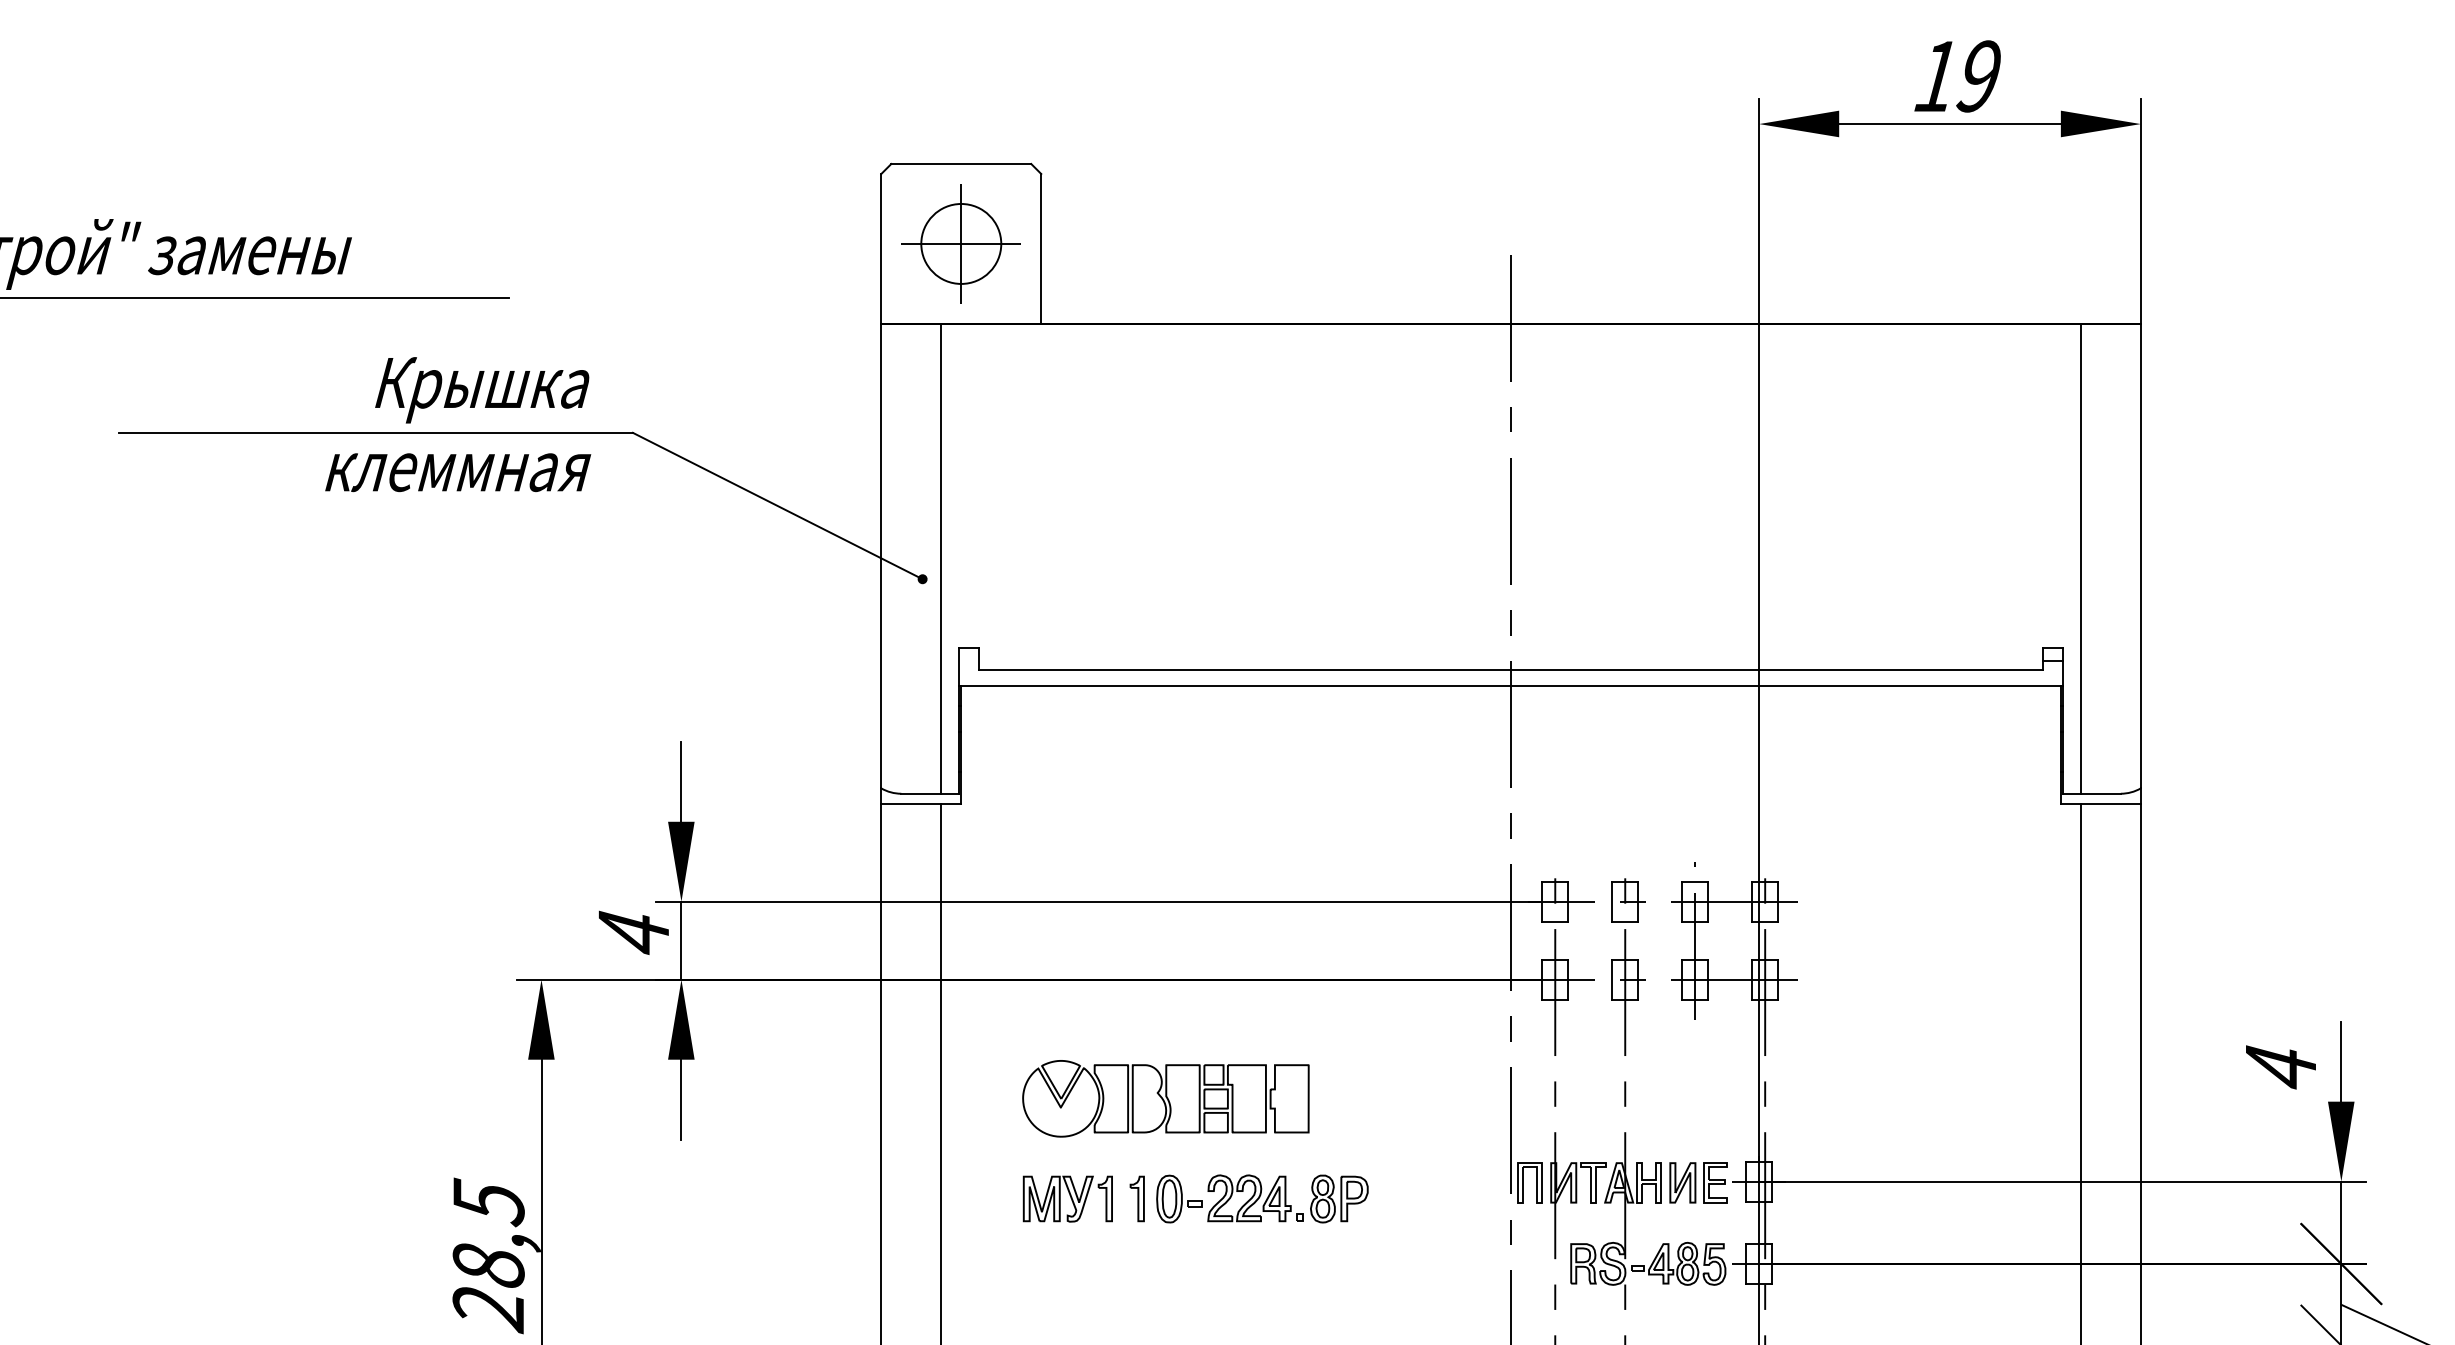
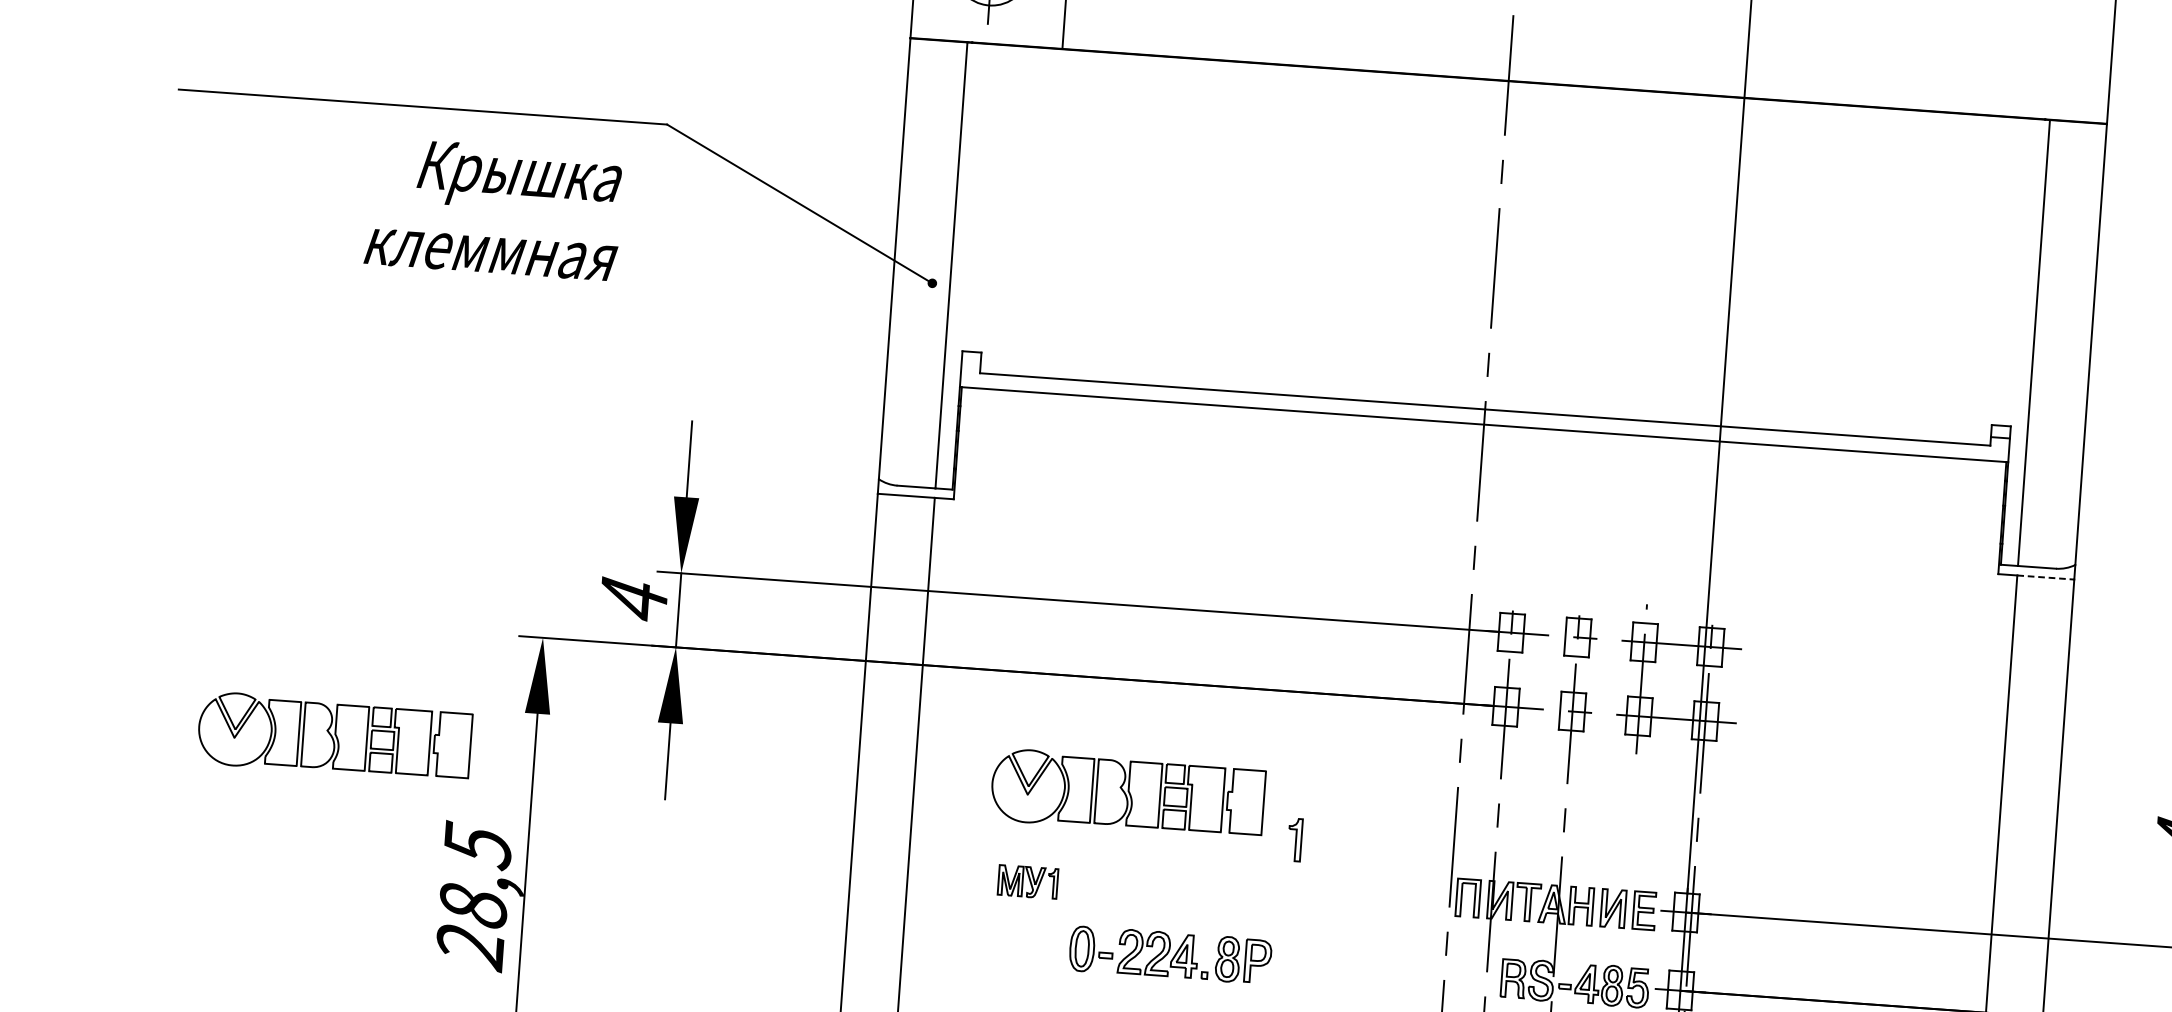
text: (458, 424) -> (494, 209), moved
line: (2110, 803) -> (2045, 577), solid -> dashed
part: (330, 1098) -> (334, 736), added
part: (1067, 1198) -> (1027, 881), size x0.7
part: (1136, 1198) -> (1294, 839), moved
part: (1262, 1198) -> (1170, 954), moved

